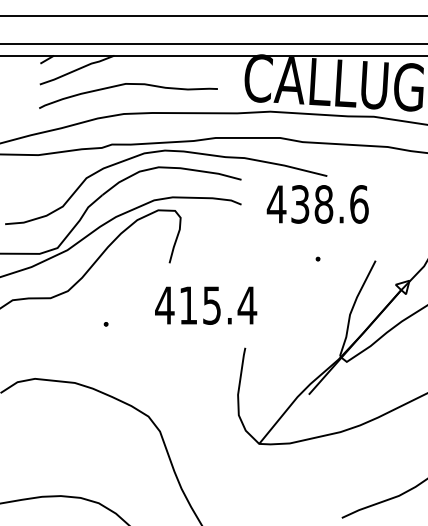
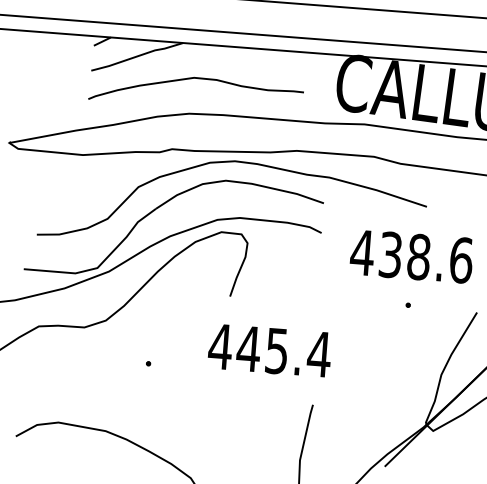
text: (317, 204) -> (411, 256), moved
text: (188, 305) -> (248, 348), 415.4 -> 445.4

